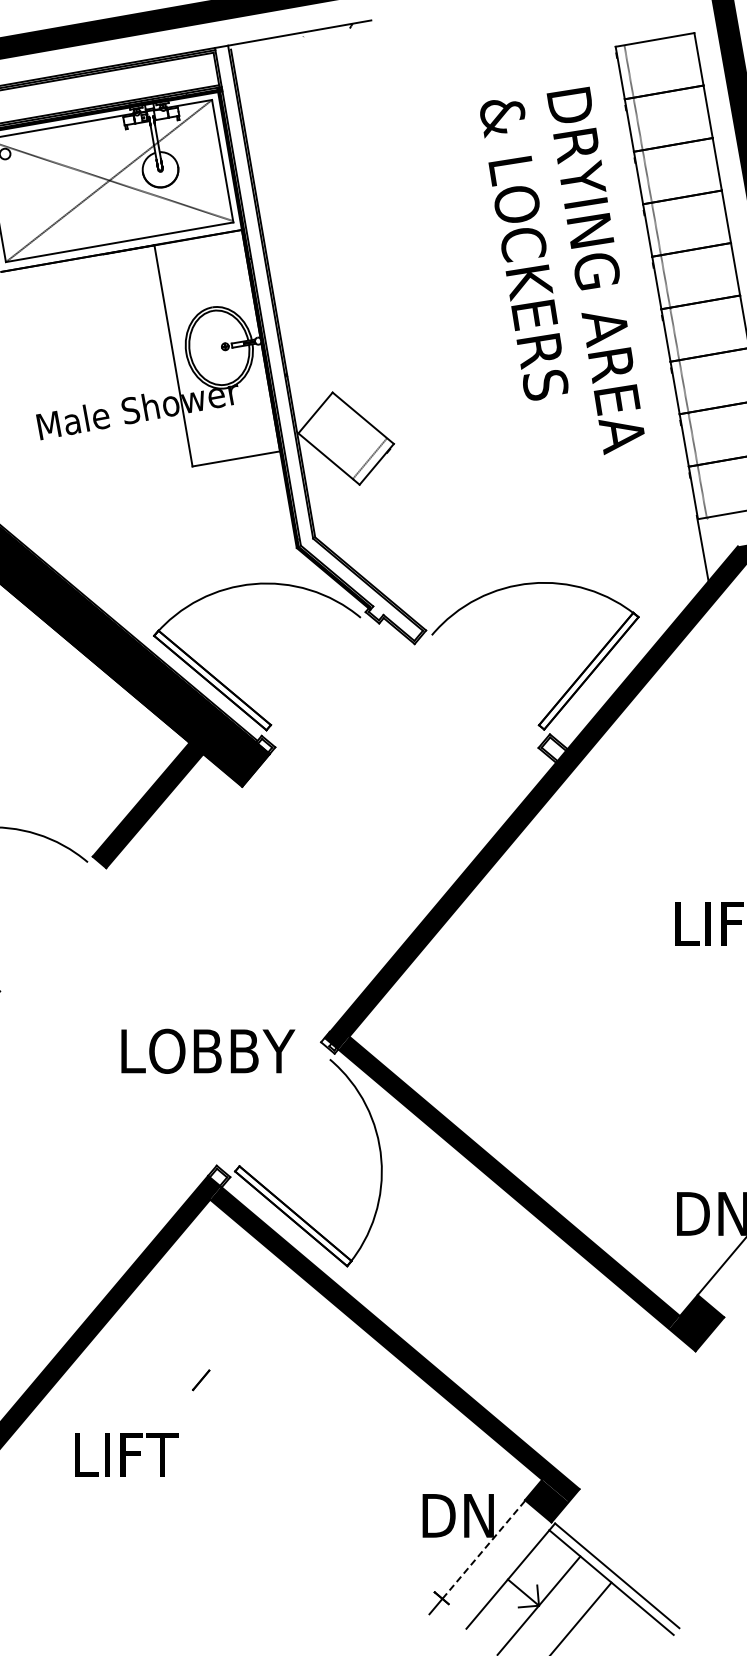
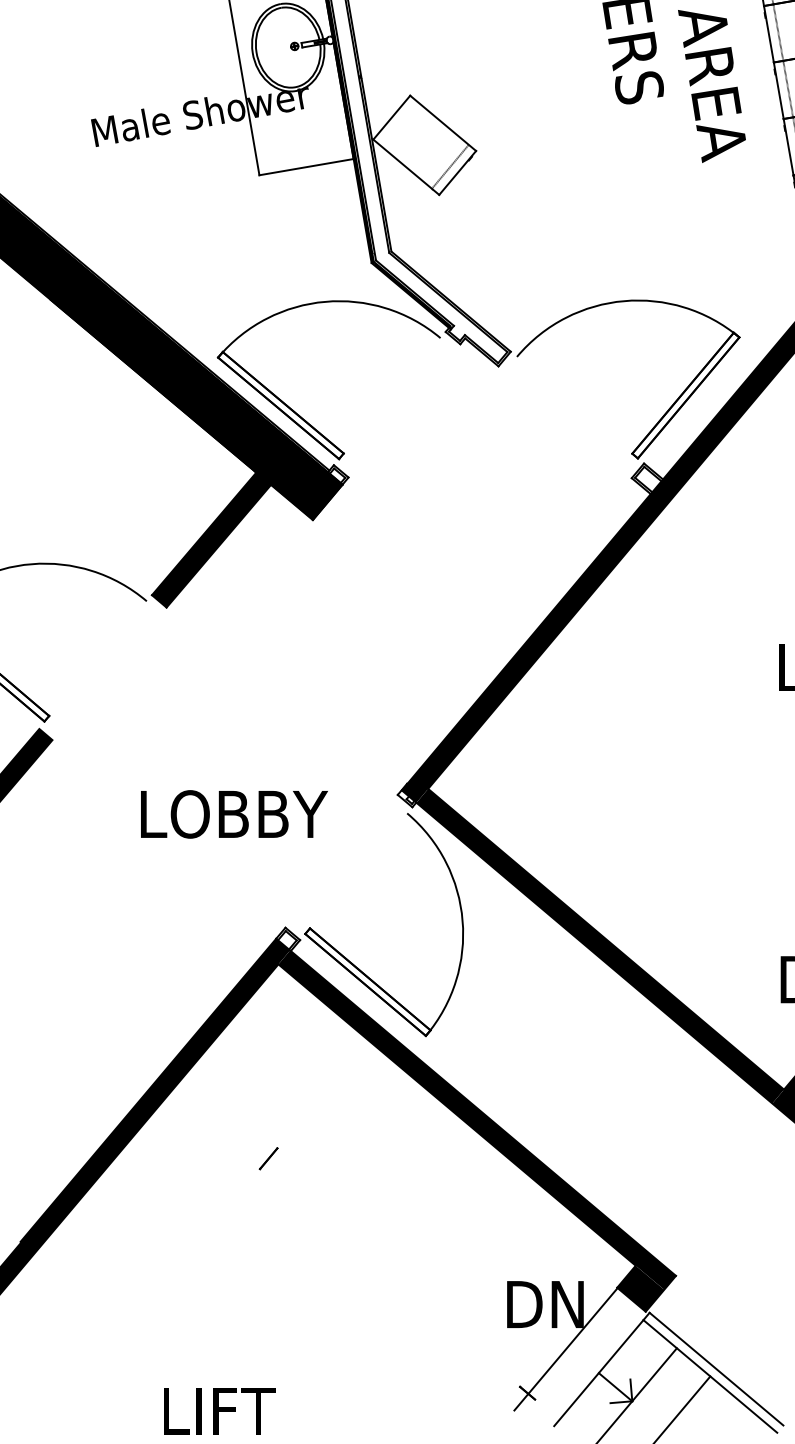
text: (208, 1050) -> (234, 813), moved
text: (126, 1454) -> (219, 1410), moved
line: (484, 1549) -> (573, 1340), dashed -> solid

